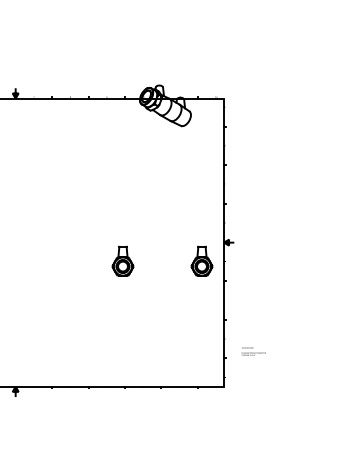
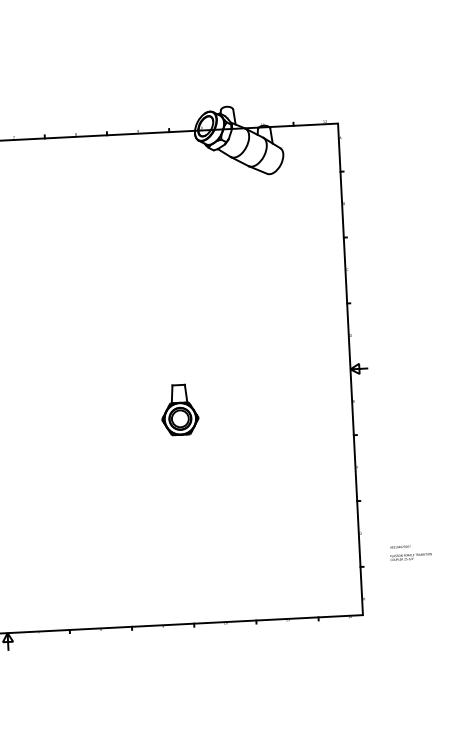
part: (201, 260) -> (313, 401), removed

